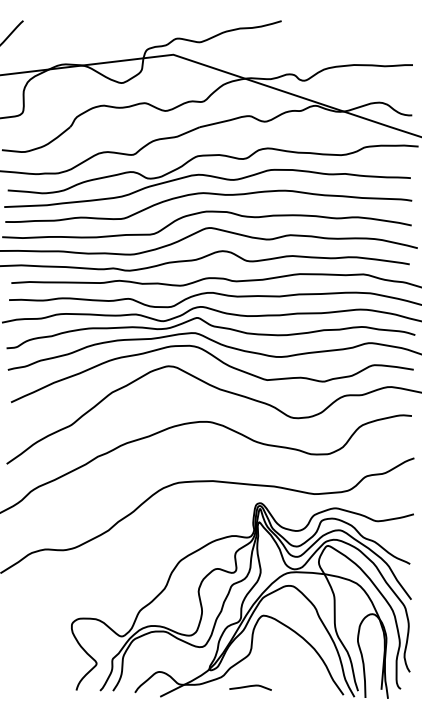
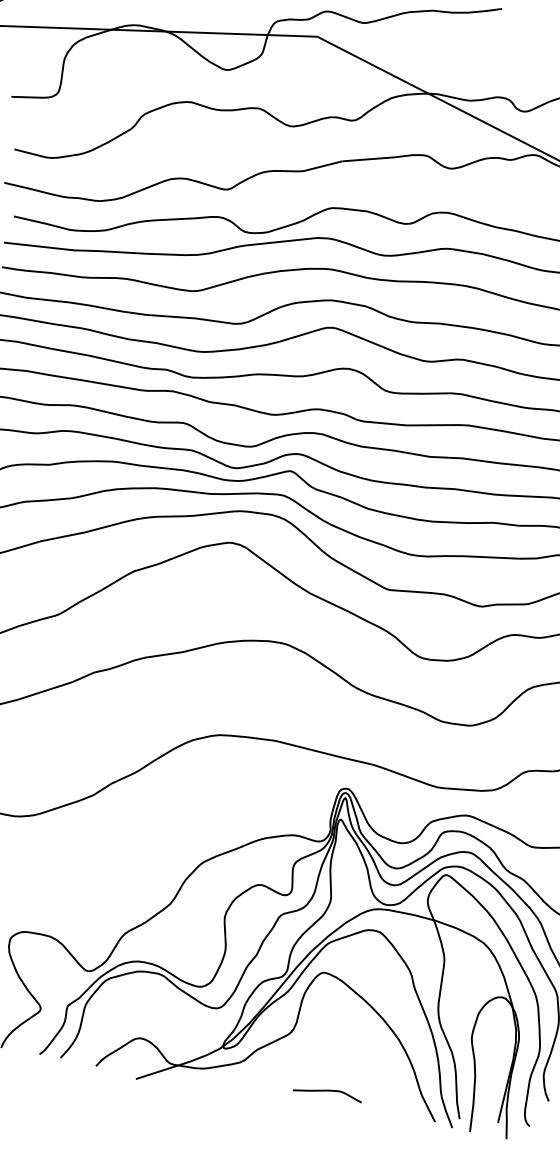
curve: (250, 686) -> (327, 1091), moved

